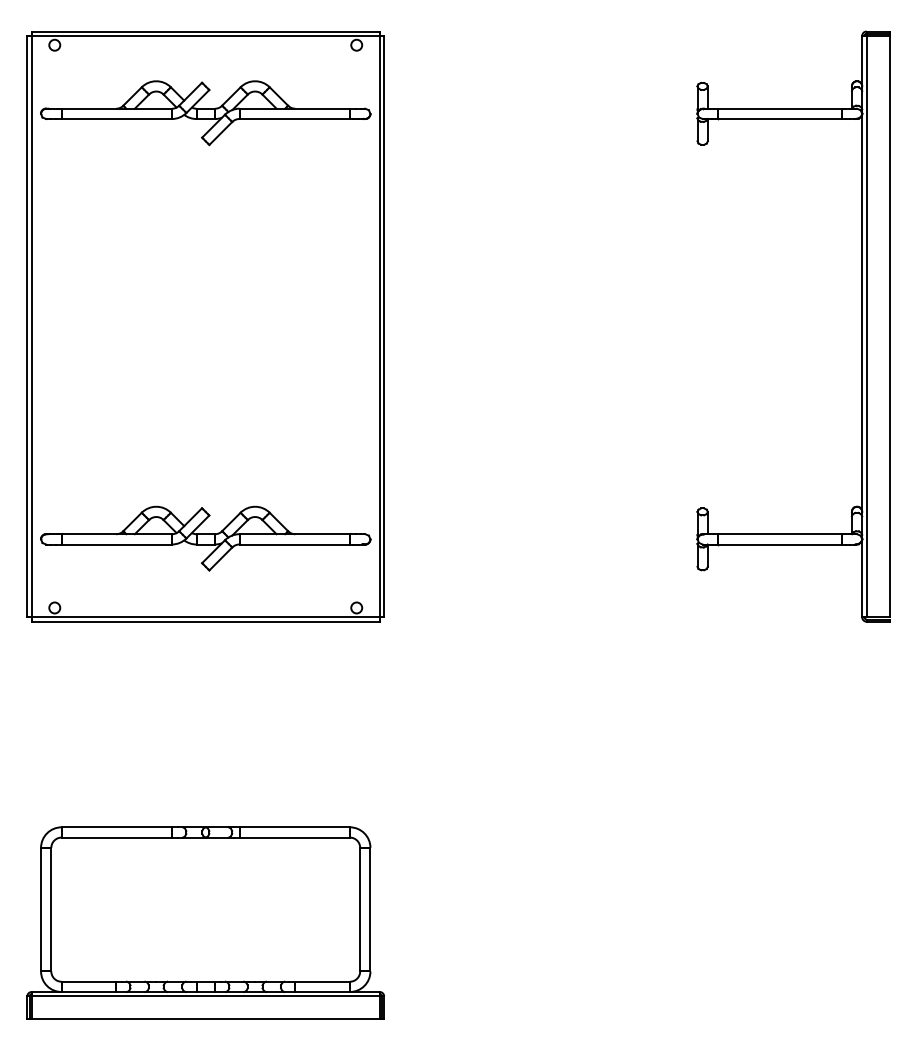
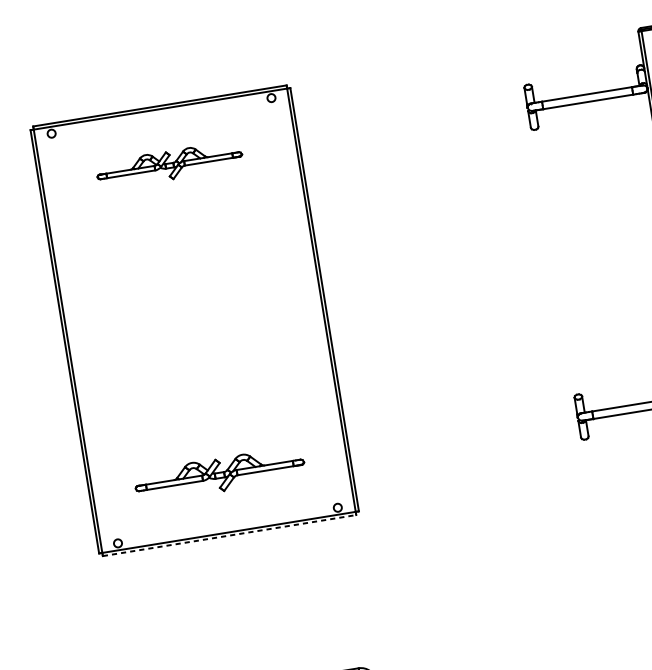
part: (205, 113) -> (169, 165), size x0.6
part: (205, 538) -> (219, 475), size x0.7
line: (206, 621) -> (230, 535), solid -> dashed

